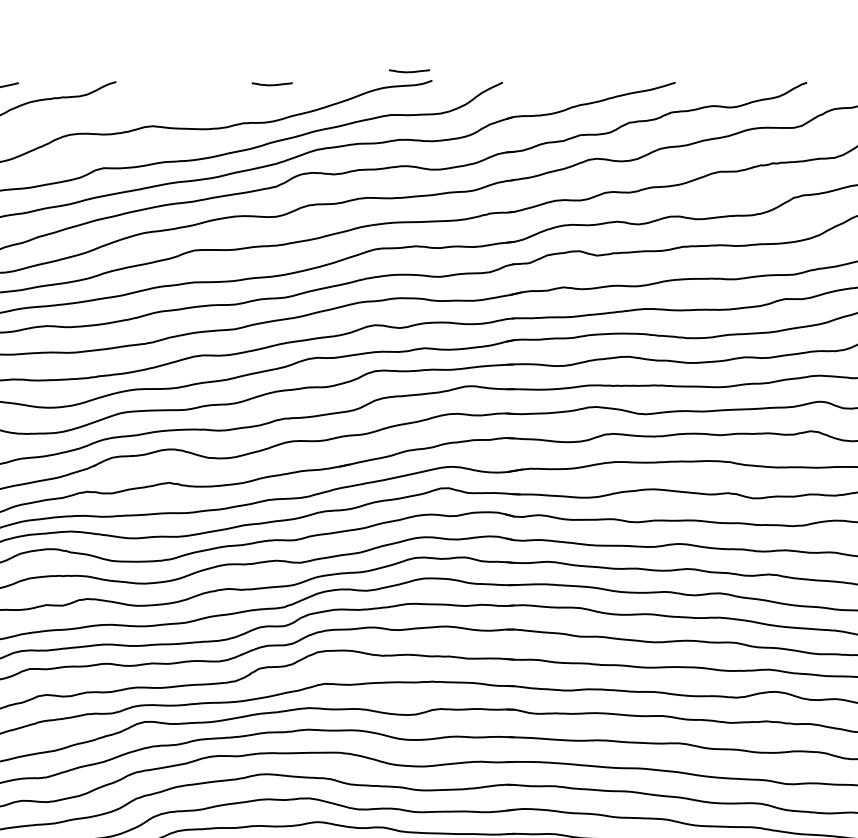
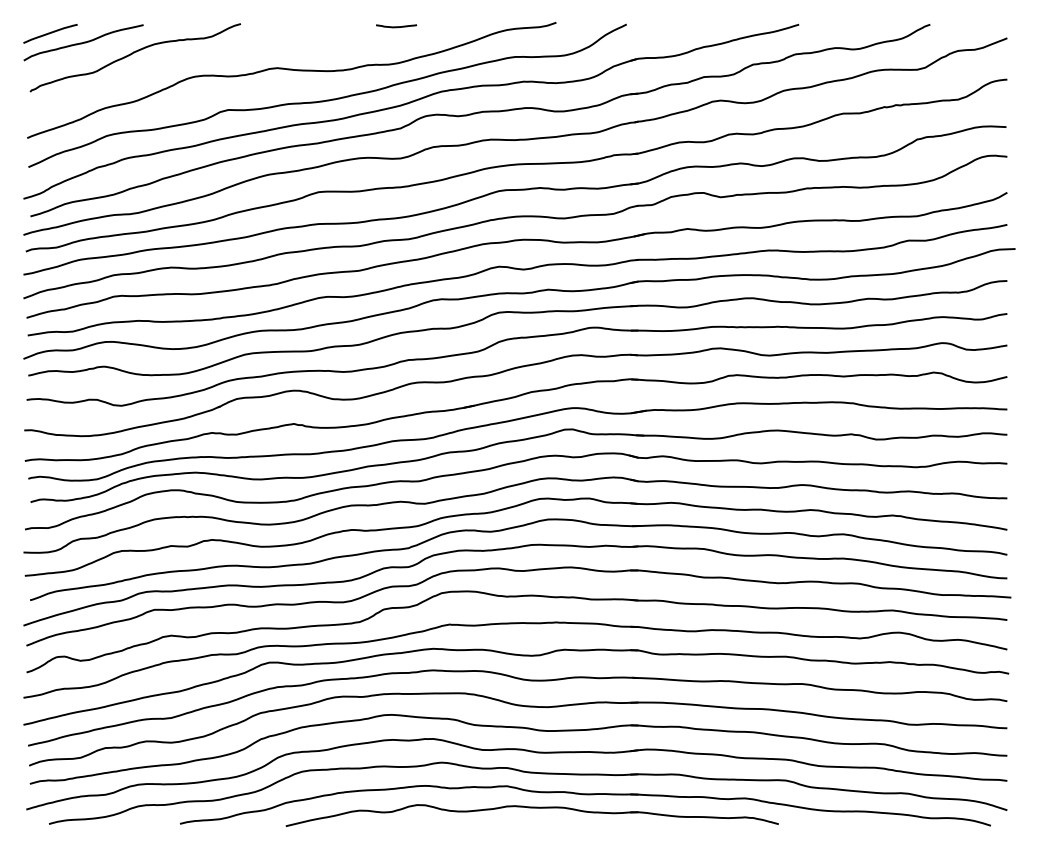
curve: (409, 71) -> (533, 13), removed

